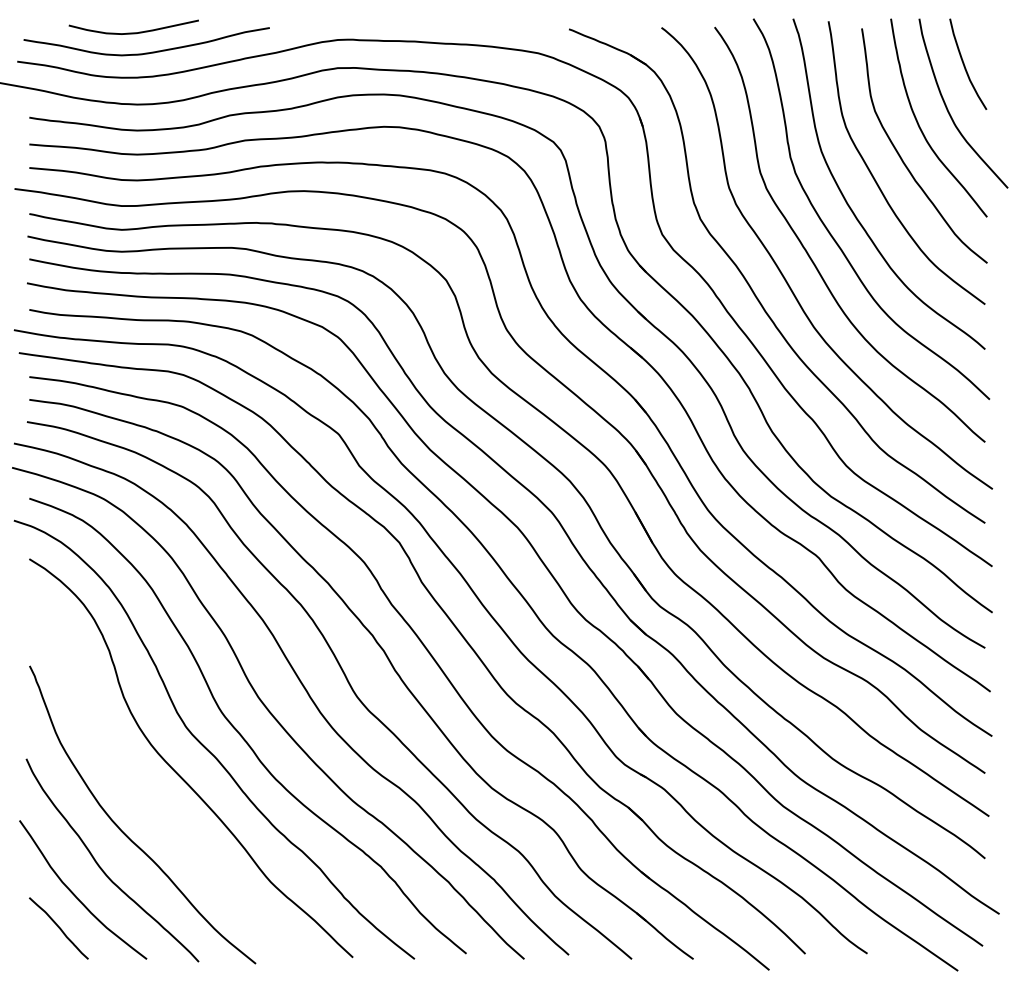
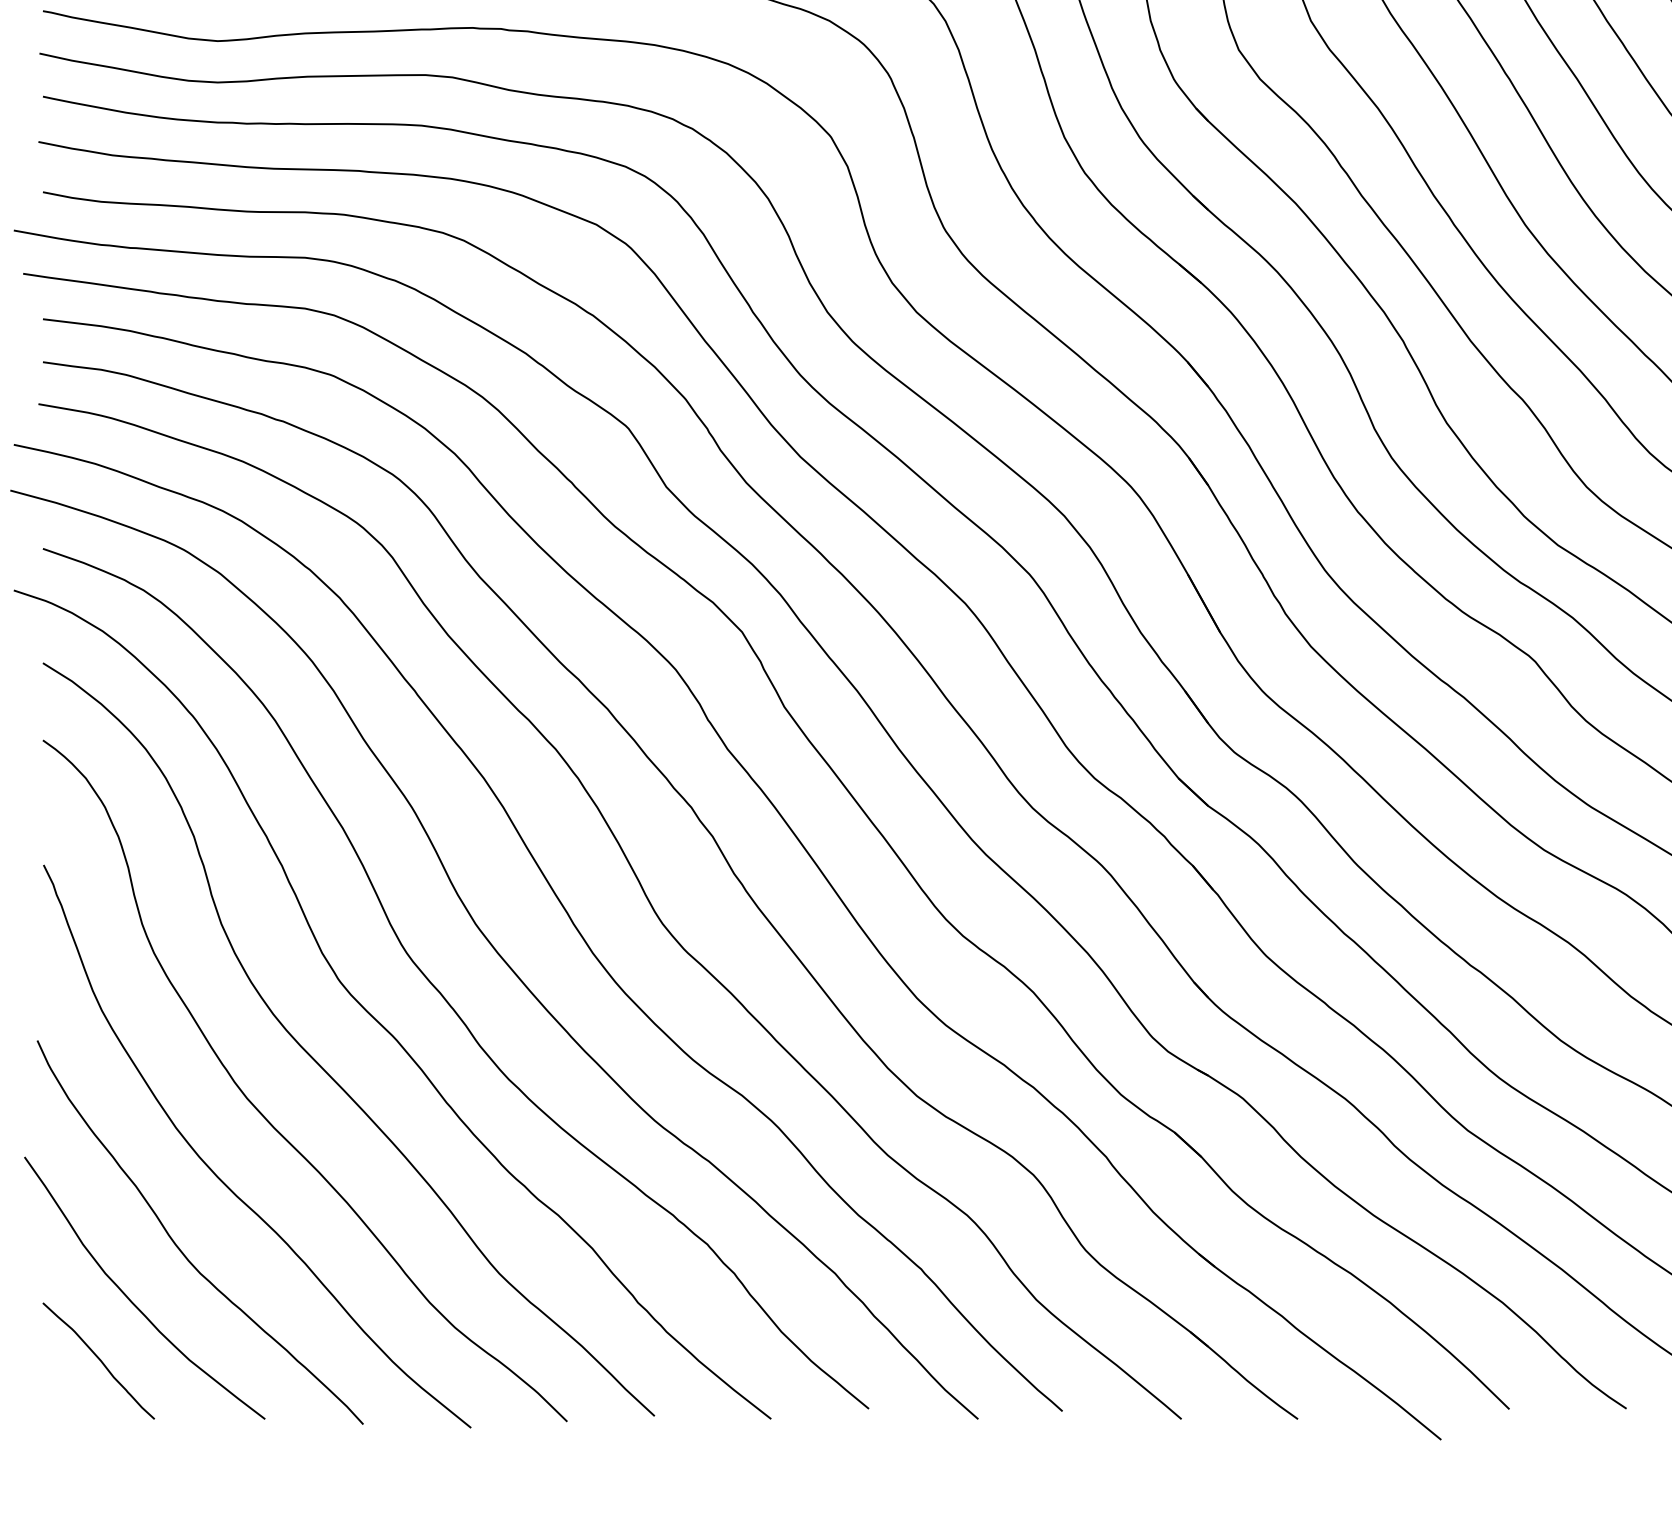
curve: (146, 797) -> (264, 1113), added

